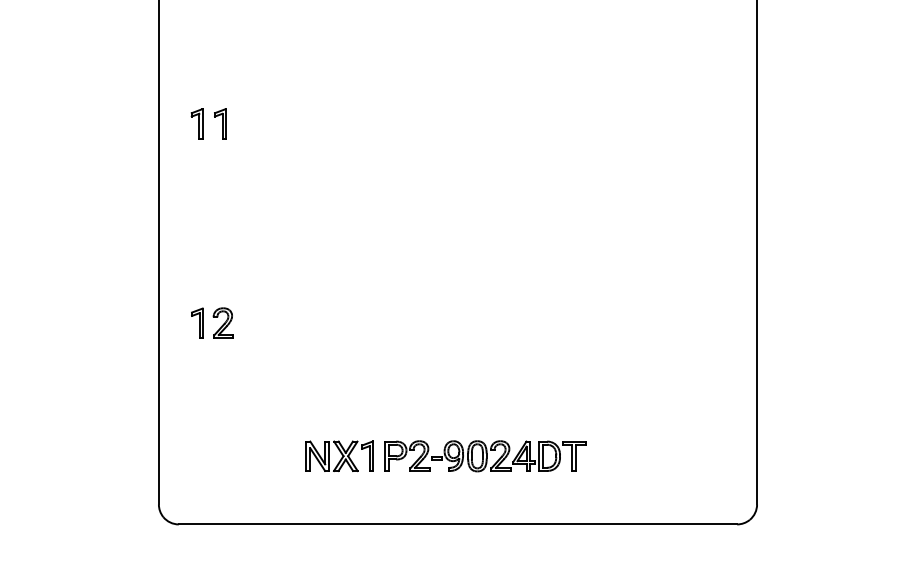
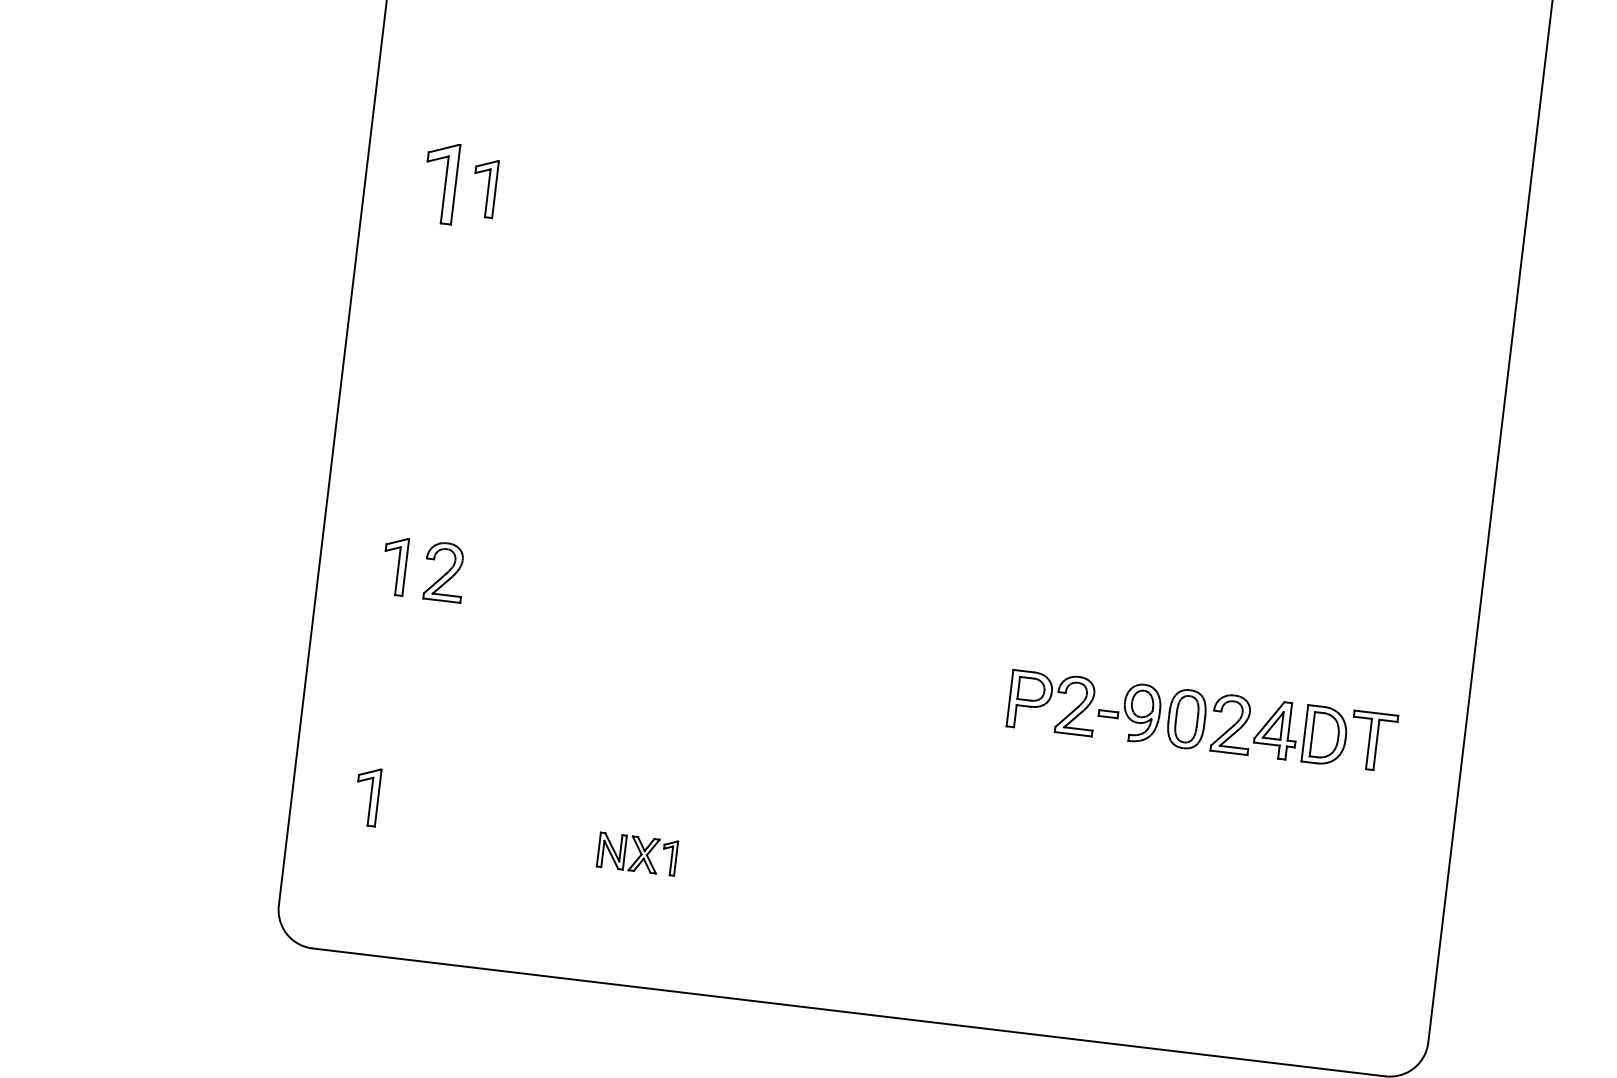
part: (196, 123) -> (438, 182), size x1.4
part: (197, 442) -> (367, 795), added
part: (339, 455) -> (637, 852), size x0.6
part: (485, 456) -> (1202, 721), moved

